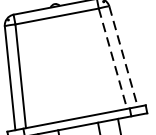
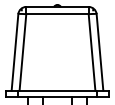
line: (124, 56) -> (100, 52), dashed -> solid
line: (113, 58) -> (92, 52), dashed -> solid

